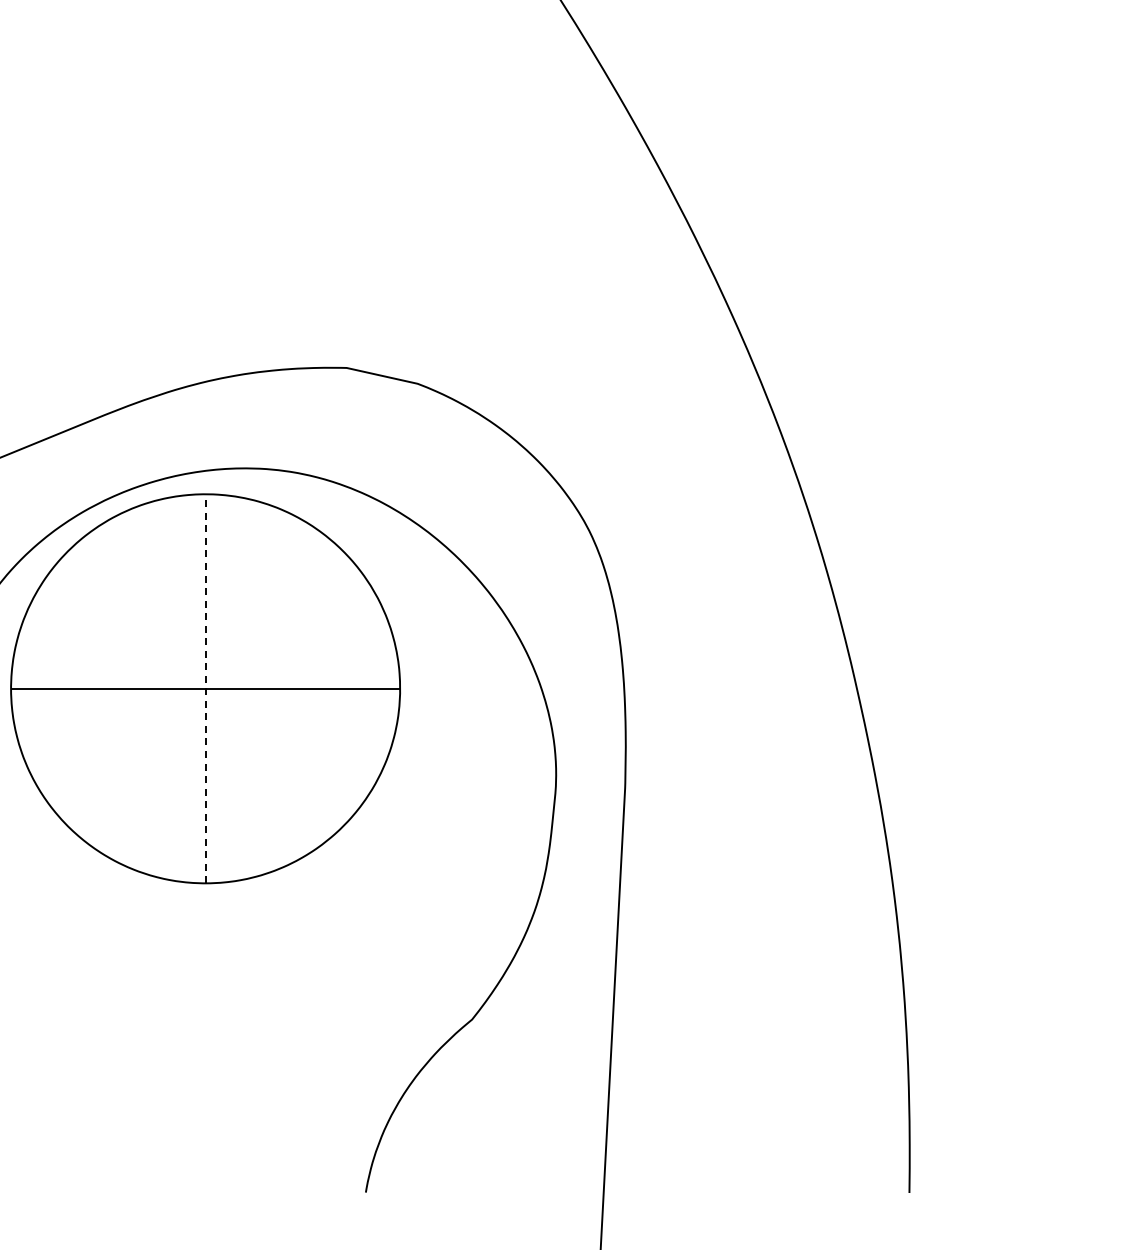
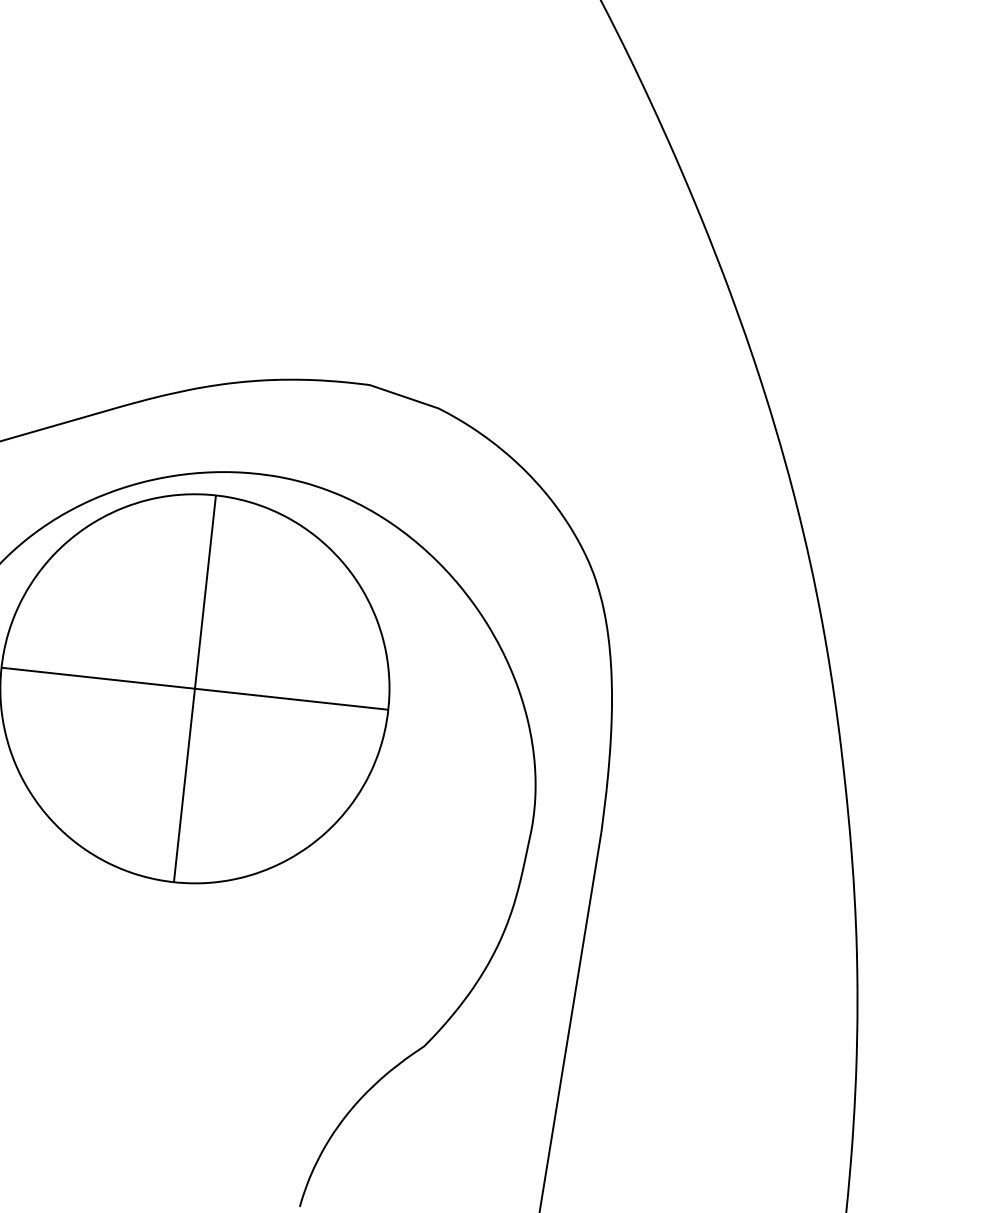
line: (205, 688) -> (194, 688), dashed -> solid

